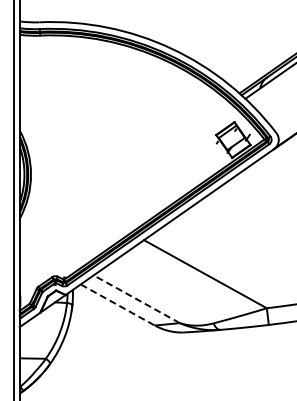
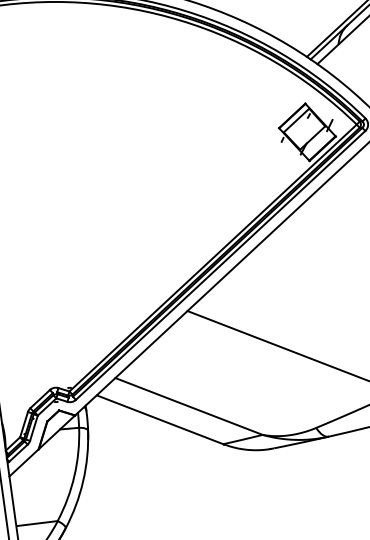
line: (136, 299) -> (188, 406), dashed -> solid
line: (118, 305) -> (161, 420), dashed -> solid

